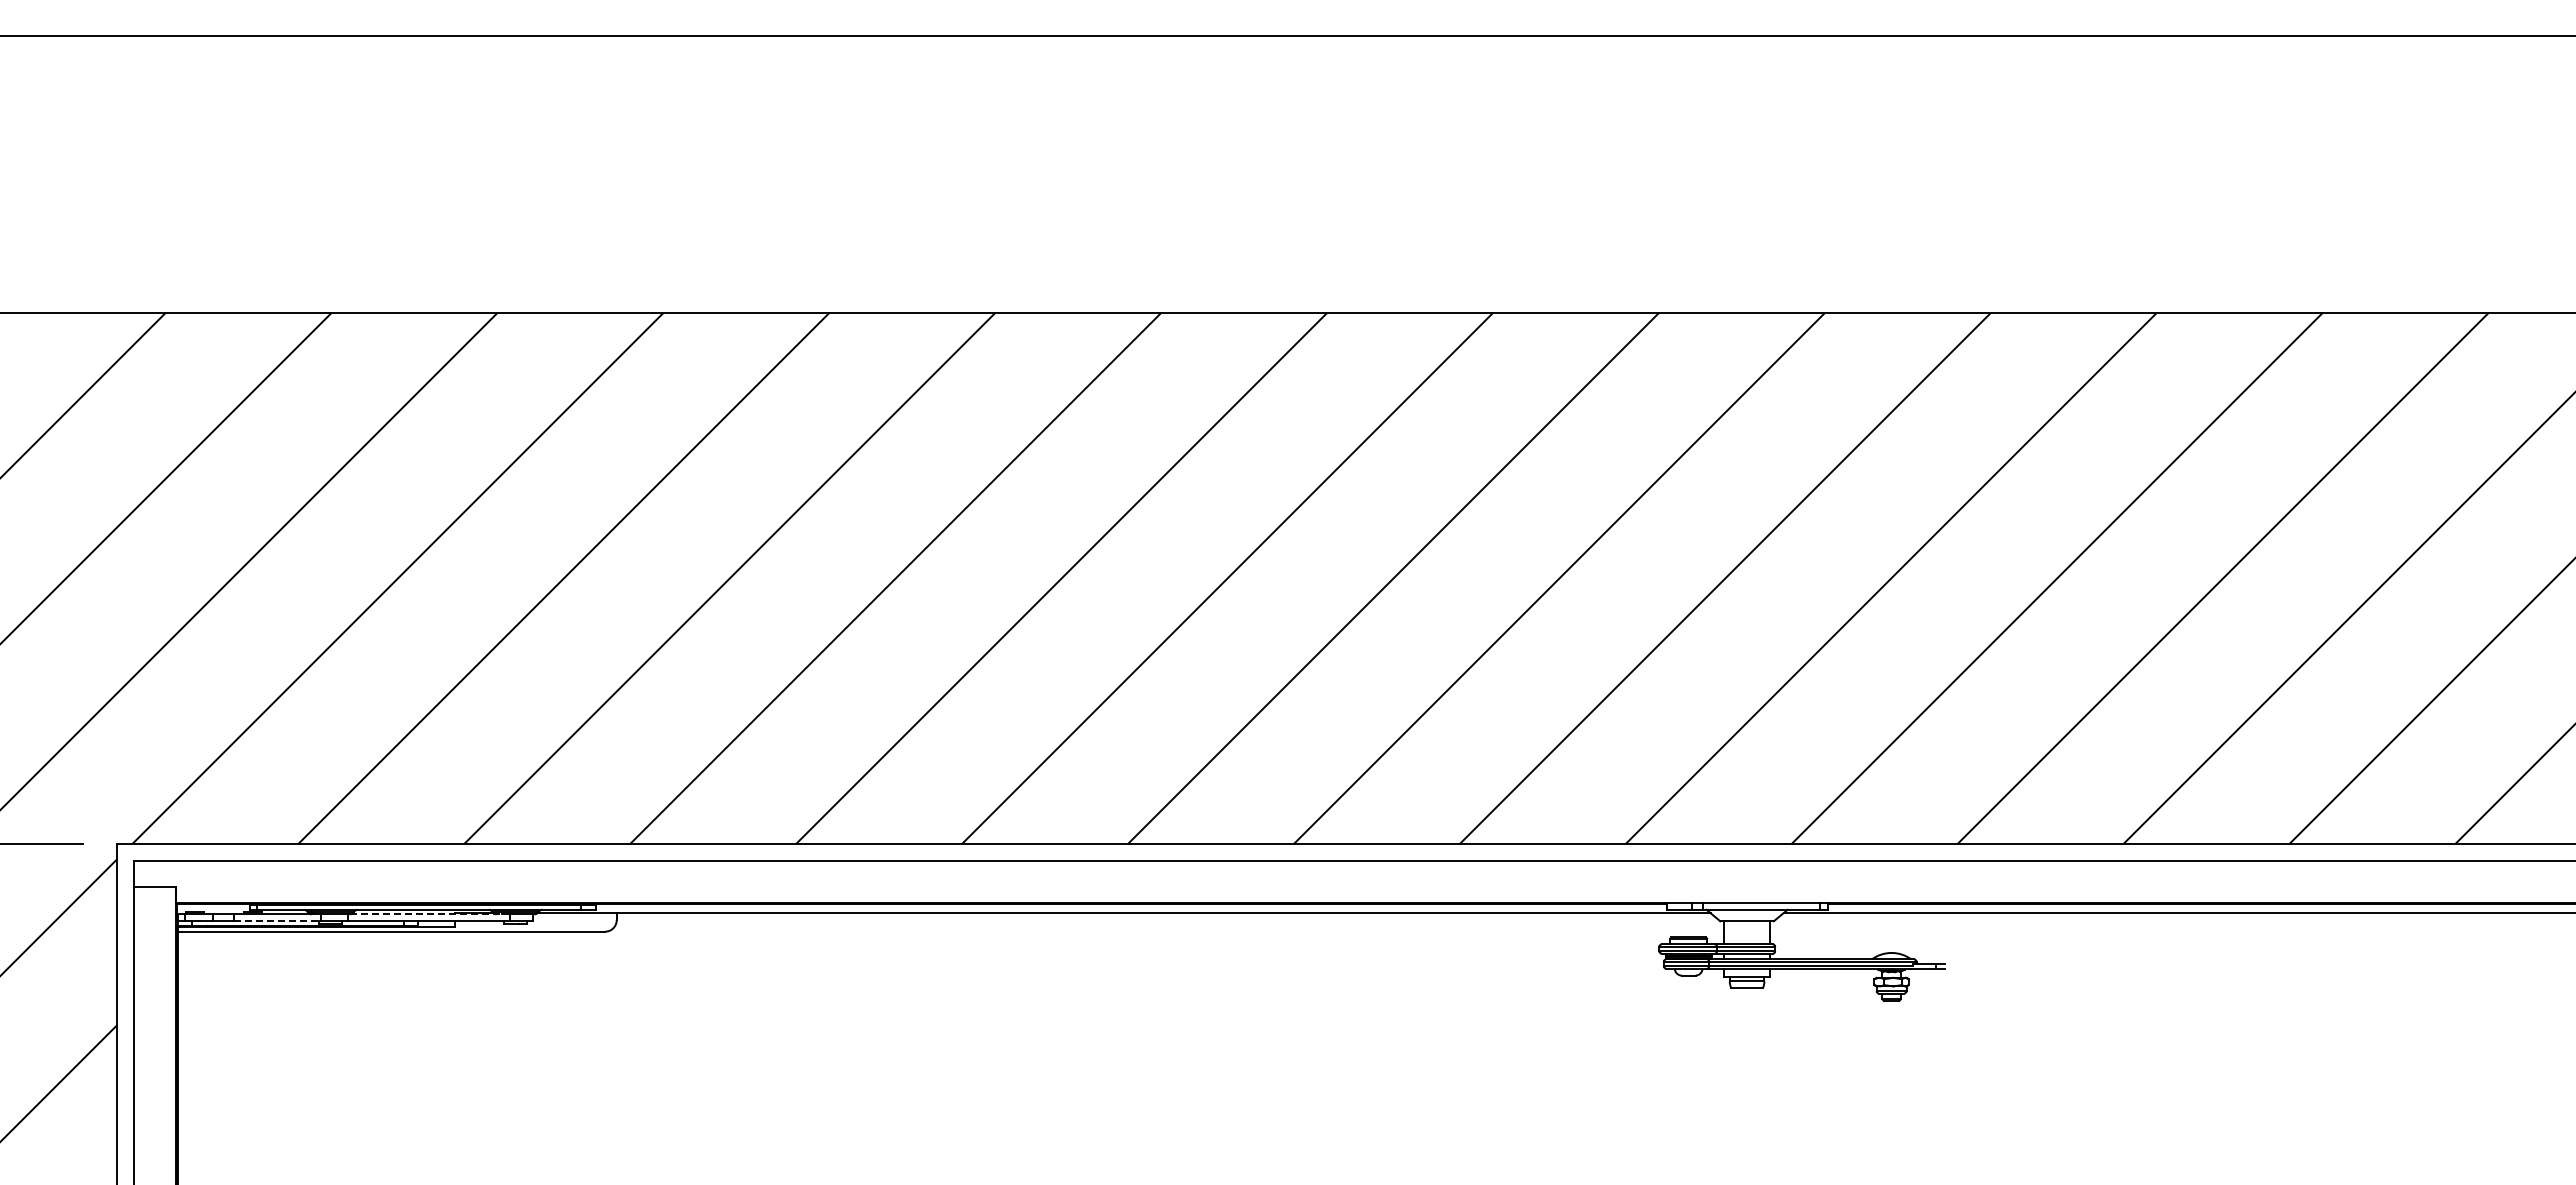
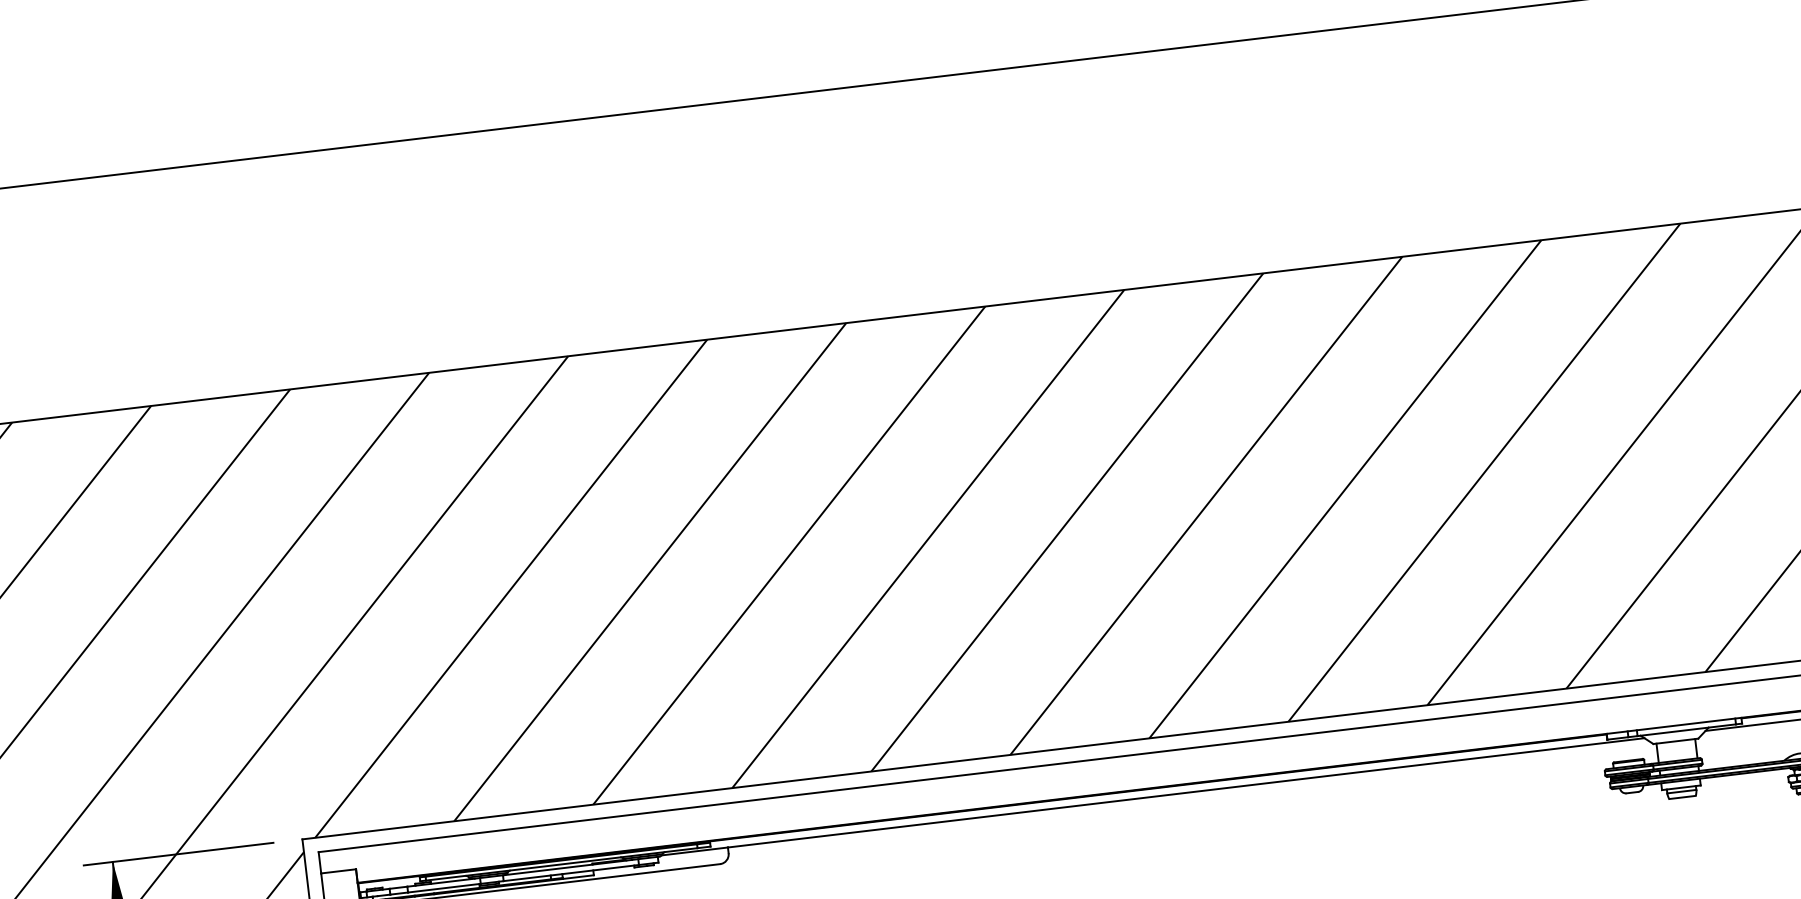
line: (426, 914) -> (568, 867), dashed -> solid
line: (277, 921) -> (444, 888), dashed -> solid

